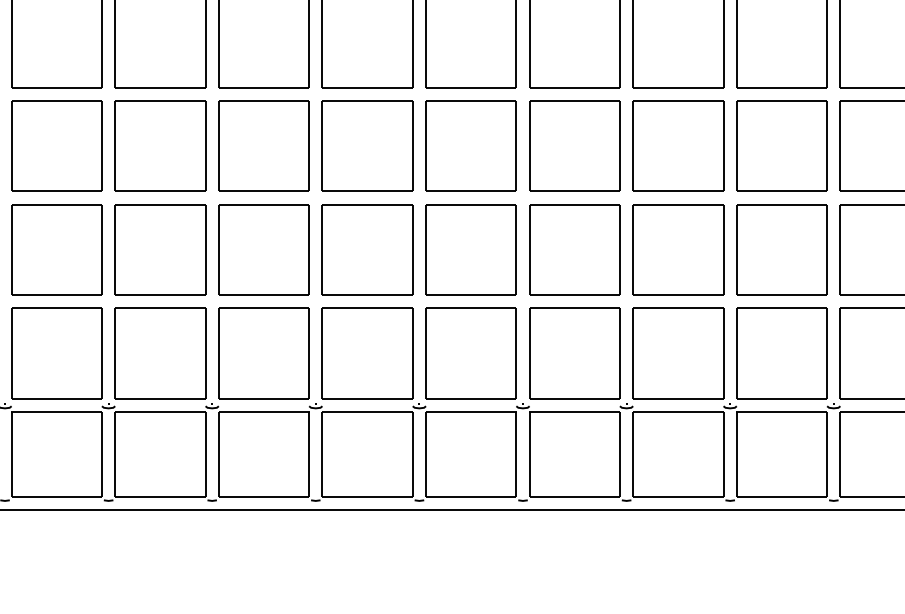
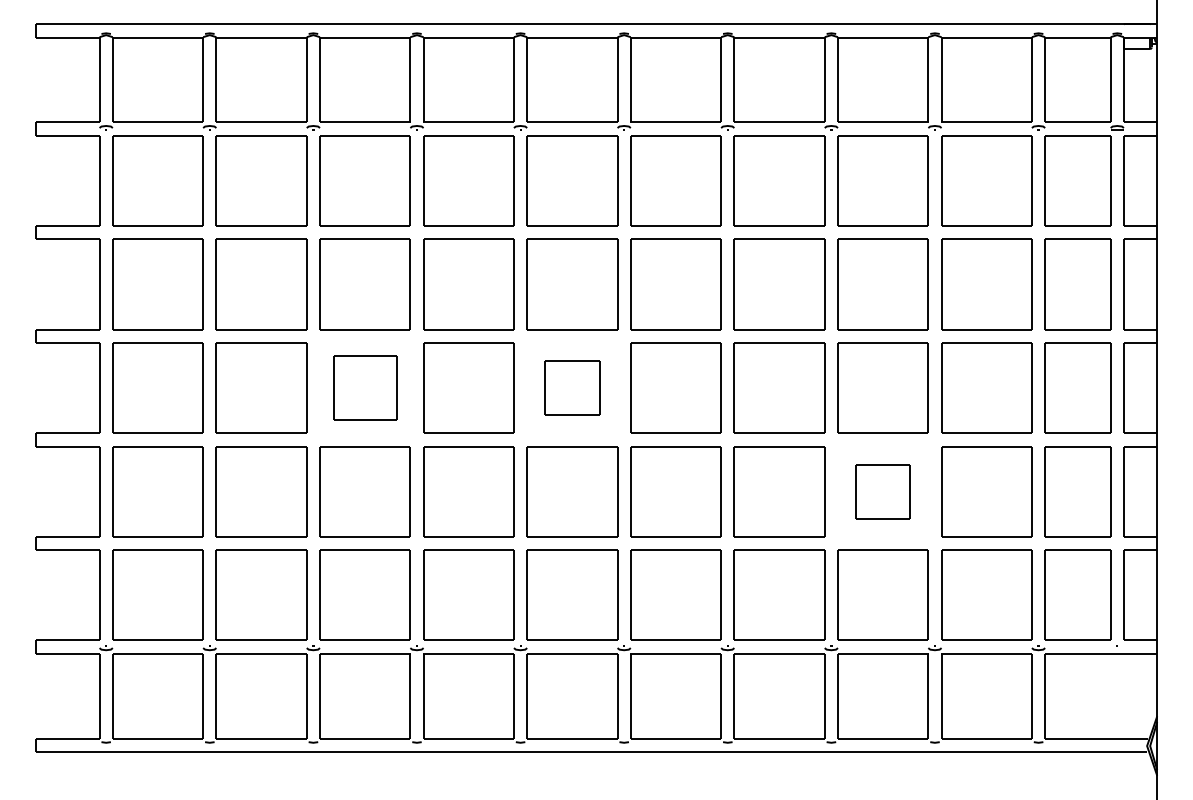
part: (159, 145) -> (364, 387), size x0.7
part: (367, 145) -> (572, 387), size x0.6
part: (677, 249) -> (882, 491), size x0.6

